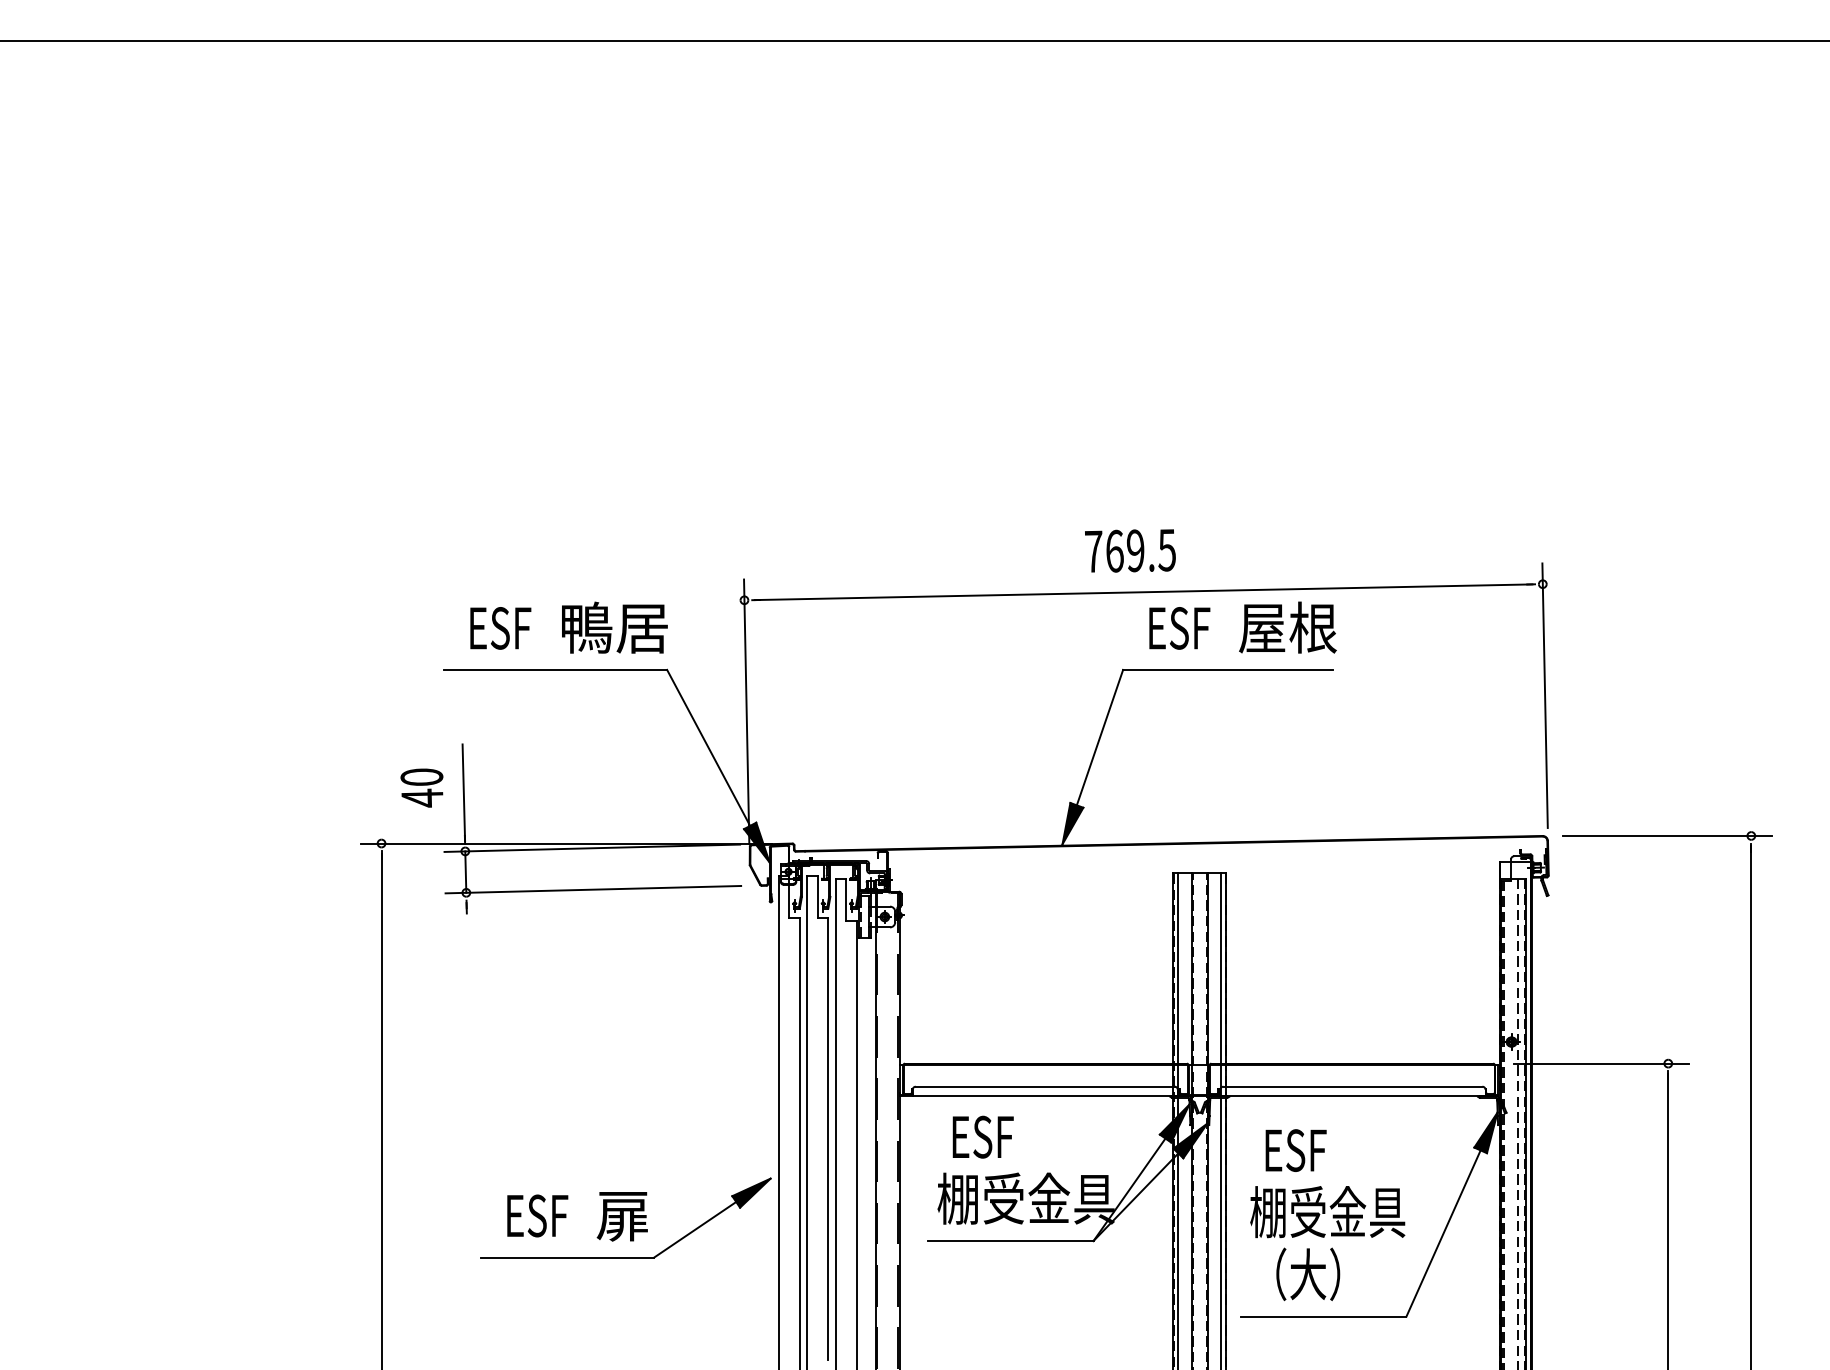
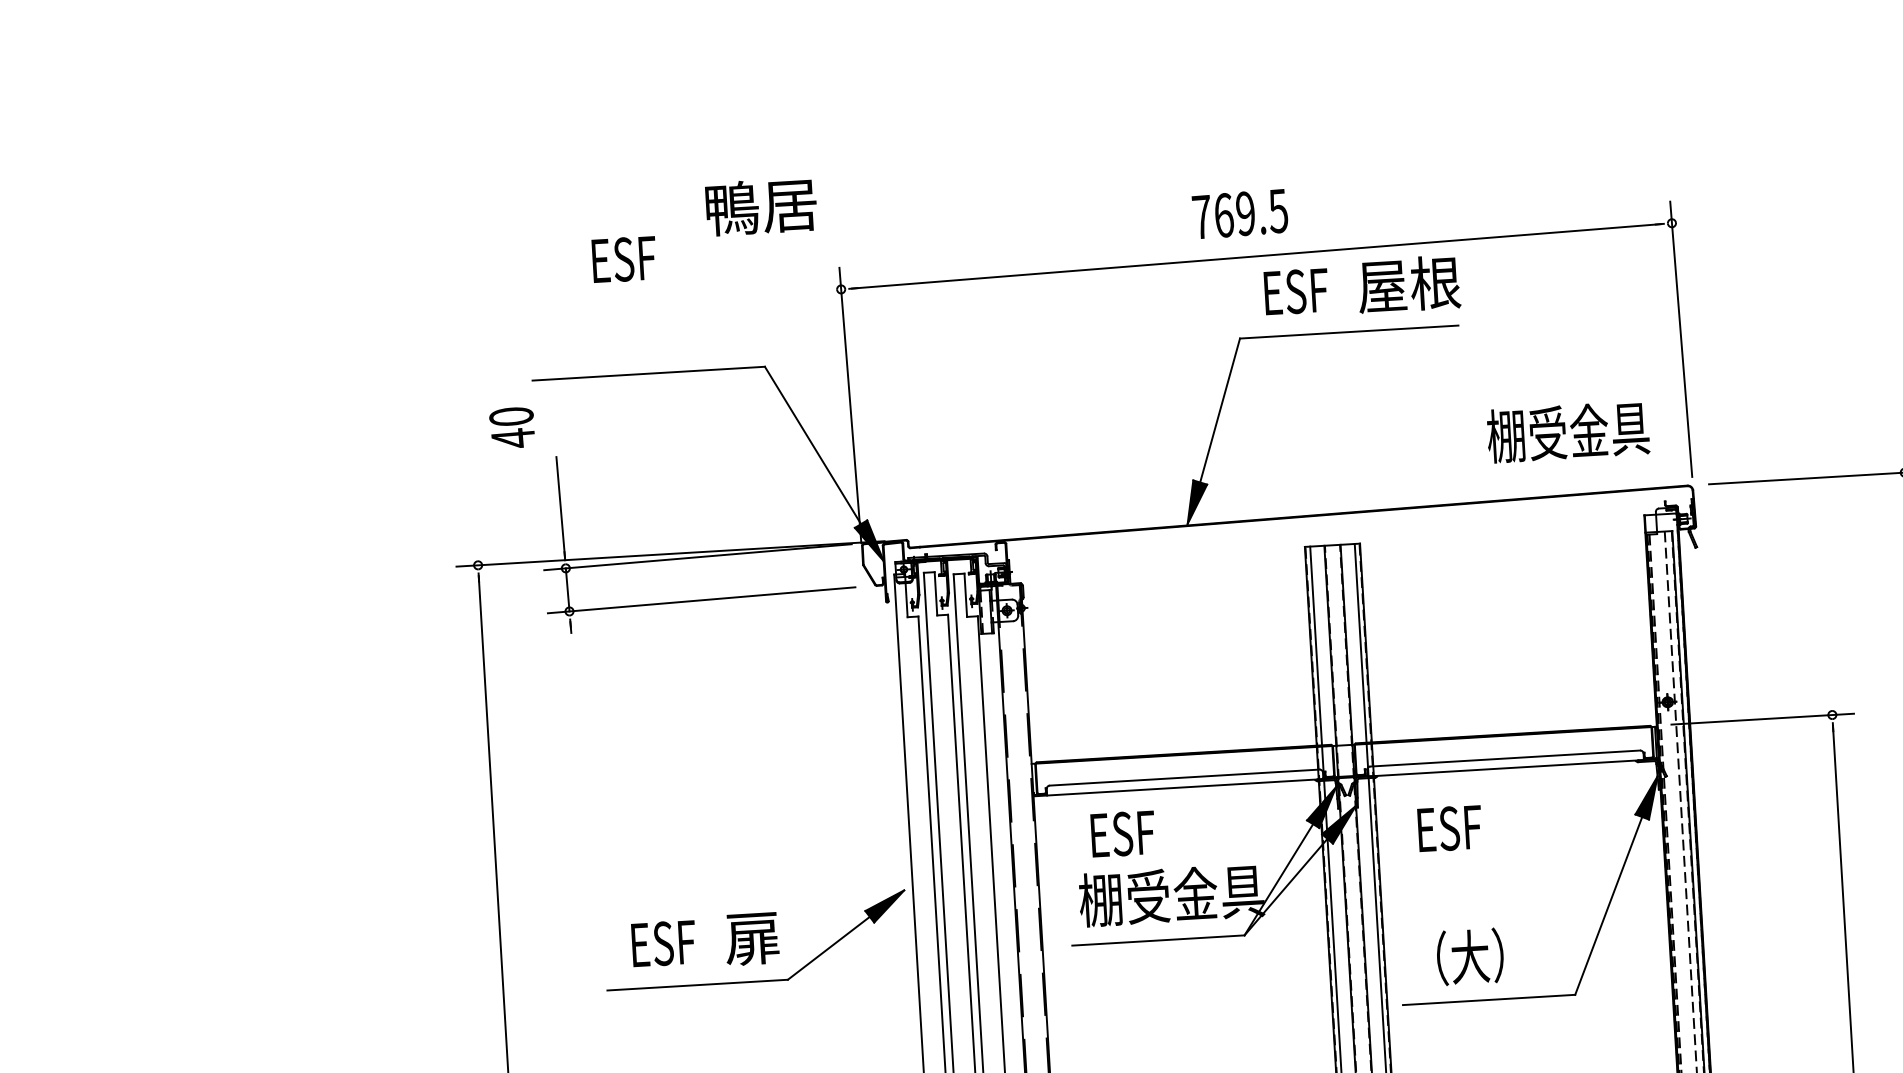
text: (614, 627) -> (761, 206), moved
text: (500, 628) -> (624, 259), moved
text: (421, 787) -> (511, 427), moved
text: (1327, 1212) -> (1568, 432), moved

